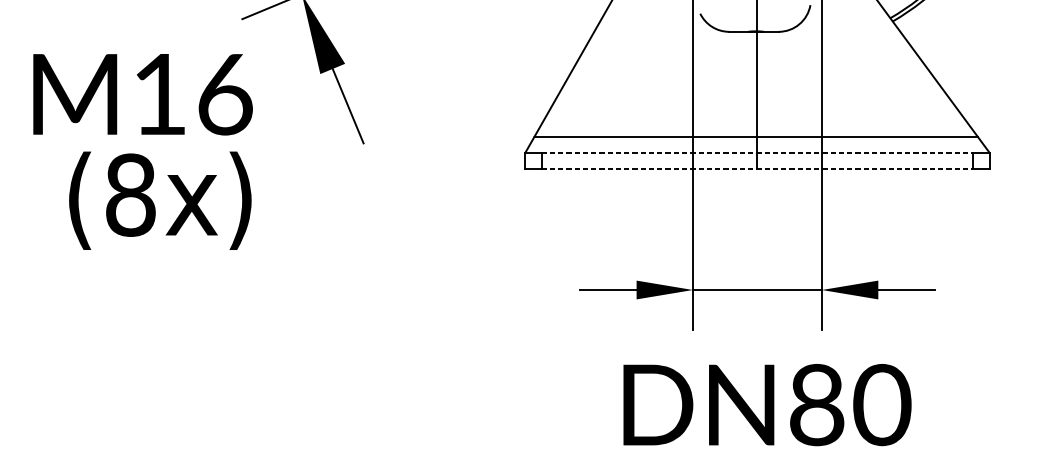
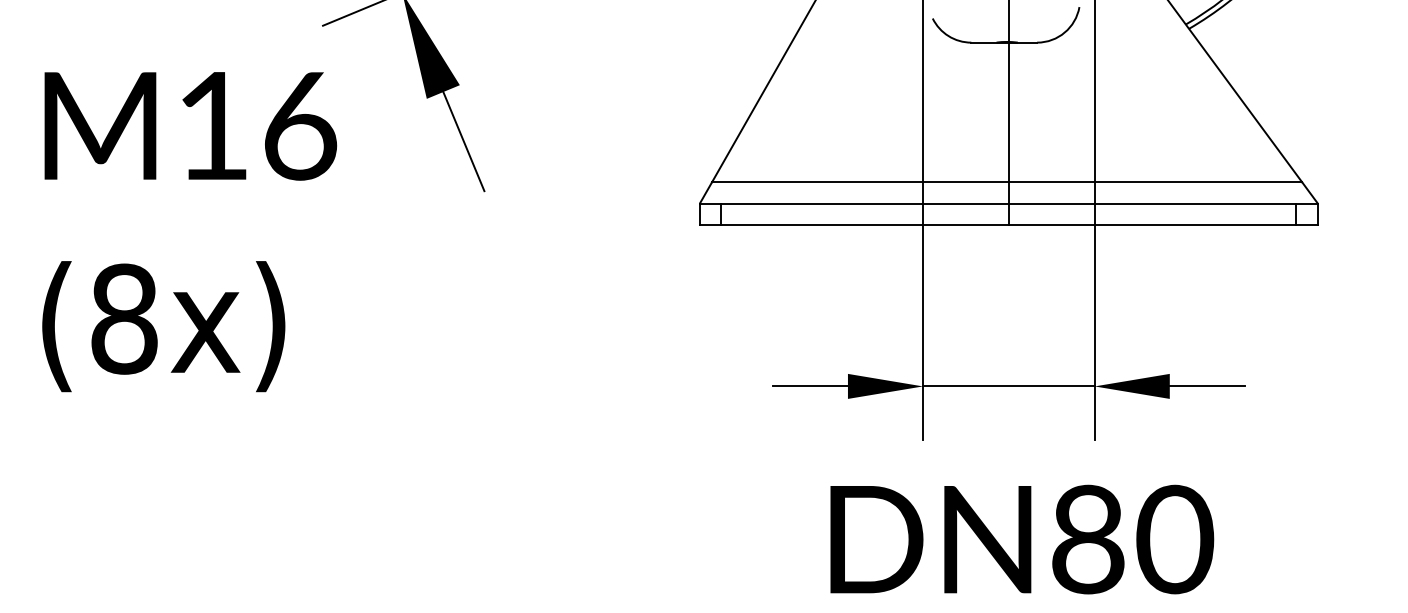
line: (757, 152) -> (1008, 203), dashed -> solid
line: (757, 169) -> (1008, 225), dashed -> solid
text: (160, 200) -> (163, 326), moved

